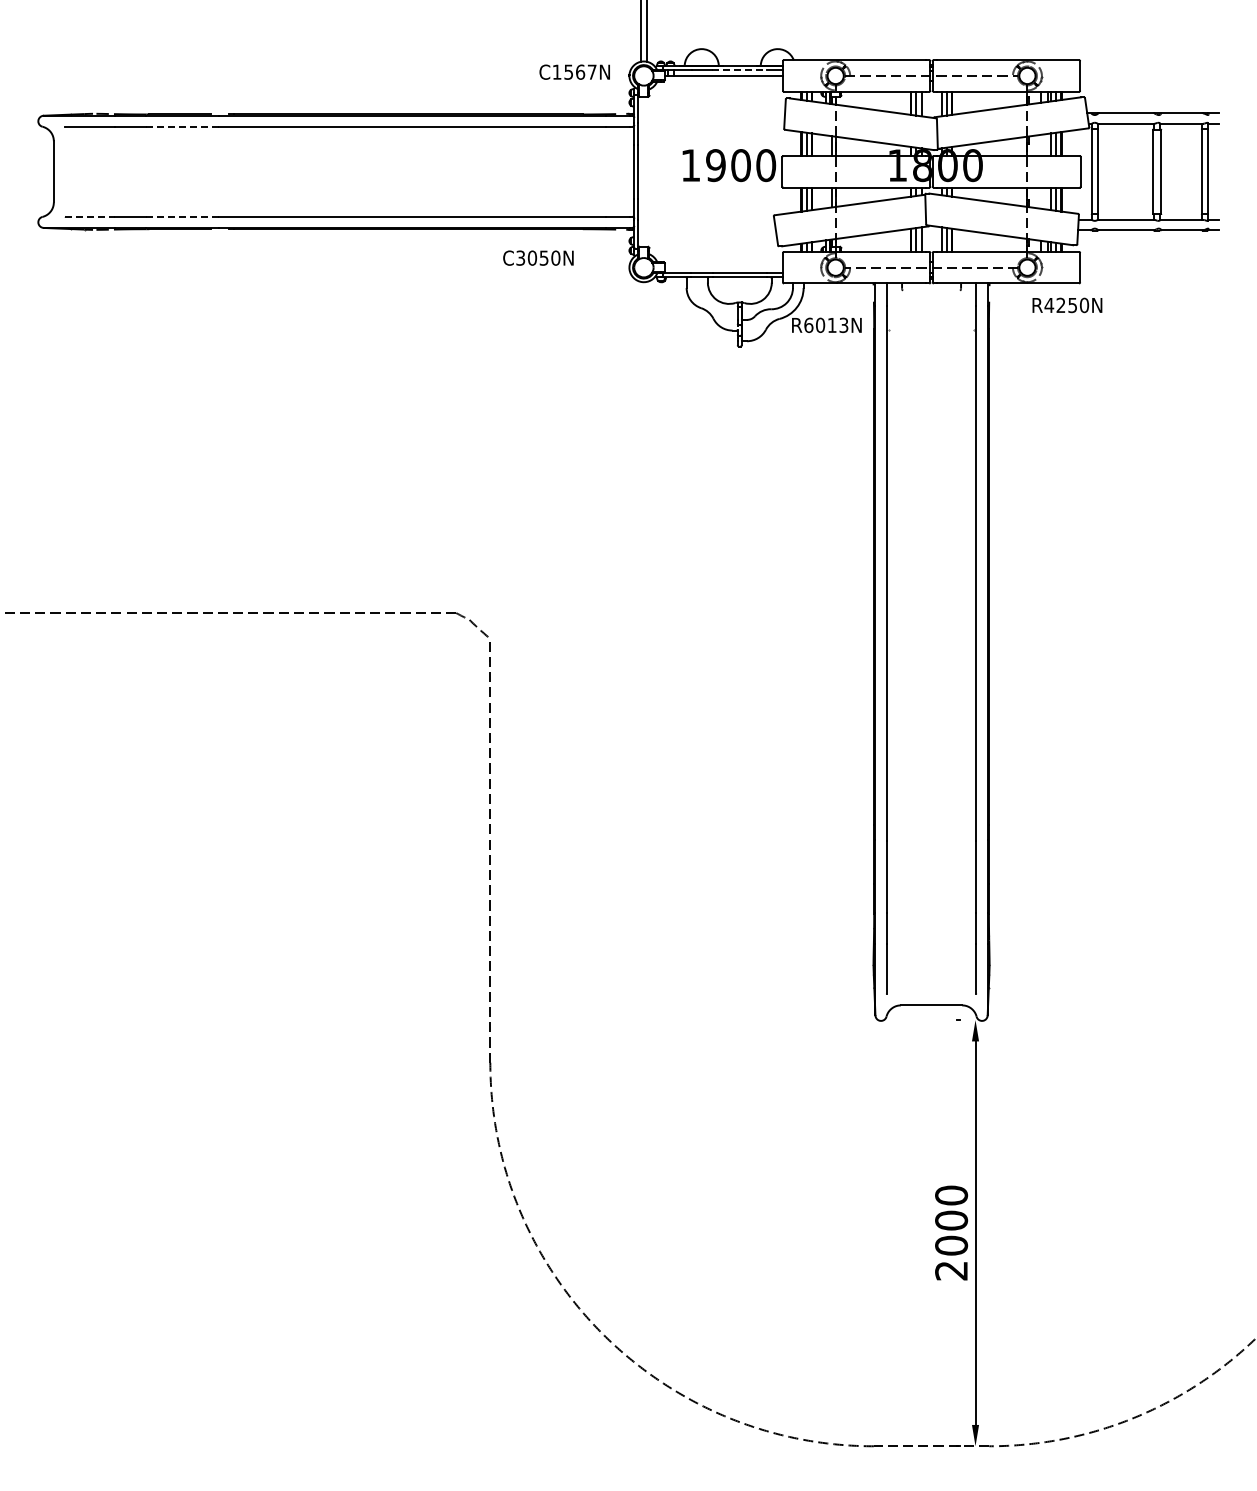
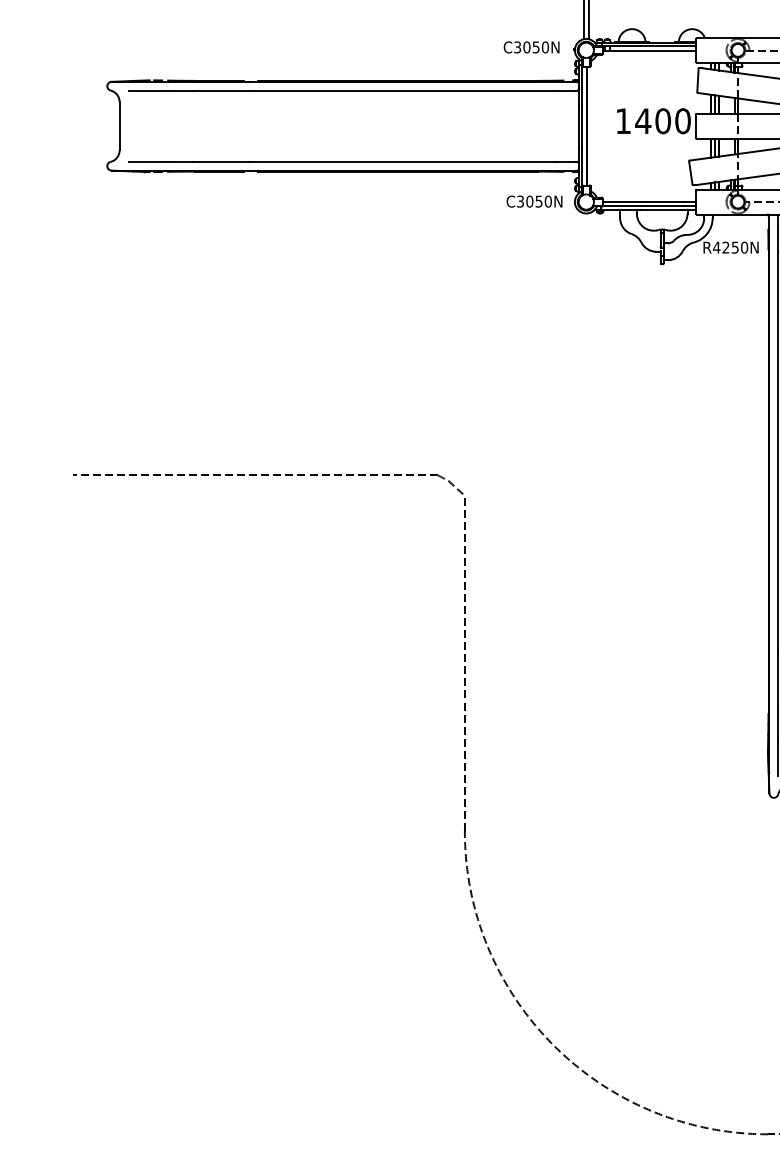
line: (739, 70) -> (661, 46), dashed -> solid
text: (574, 71) -> (531, 46), C1567N -> C3050N
line: (182, 126) -> (221, 90), dashed -> solid
text: (715, 165) -> (642, 121), 1900 -> 1400
line: (644, 171) -> (586, 125), added
line: (90, 216) -> (148, 161), dashed -> solid
line: (181, 216) -> (220, 161), dashed -> solid
text: (538, 257) -> (534, 201), moved
line: (723, 267) -> (649, 201), added
text: (826, 325) -> (730, 247), R6013N -> R4250N

